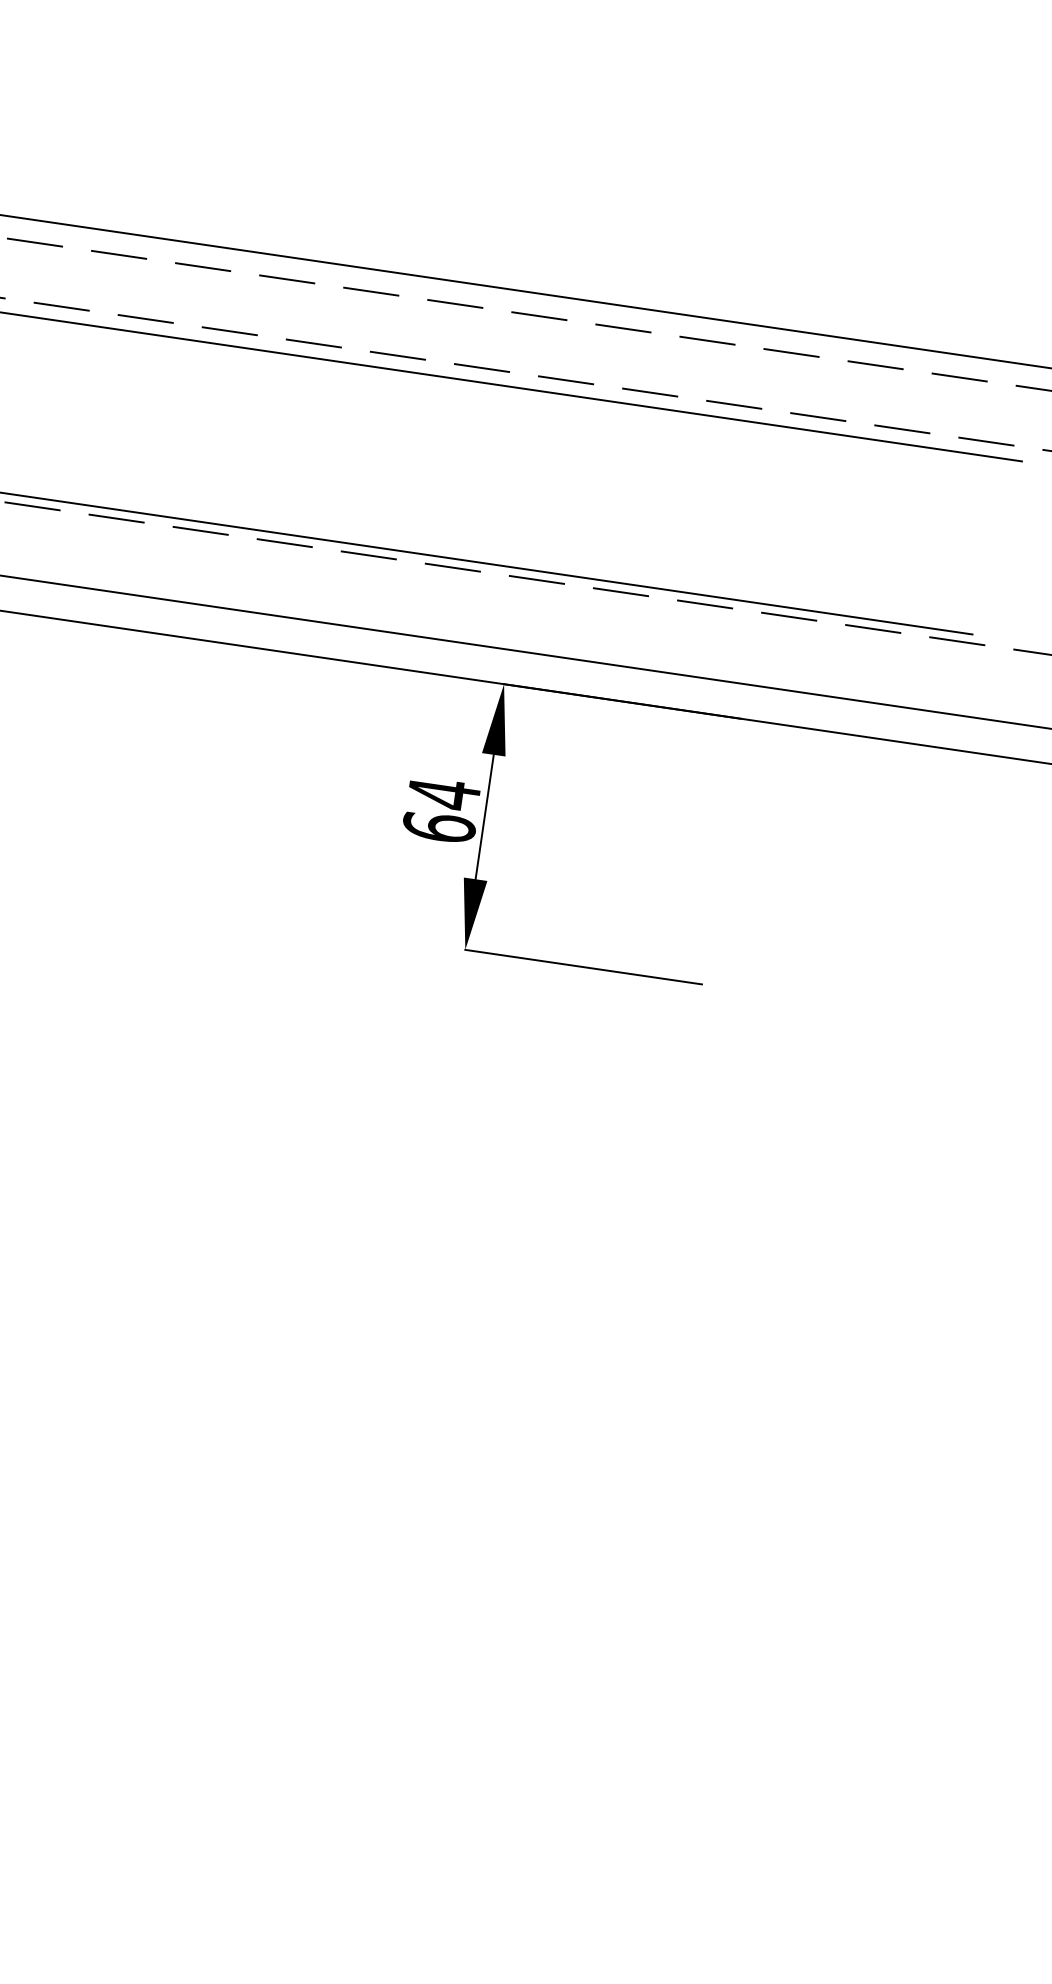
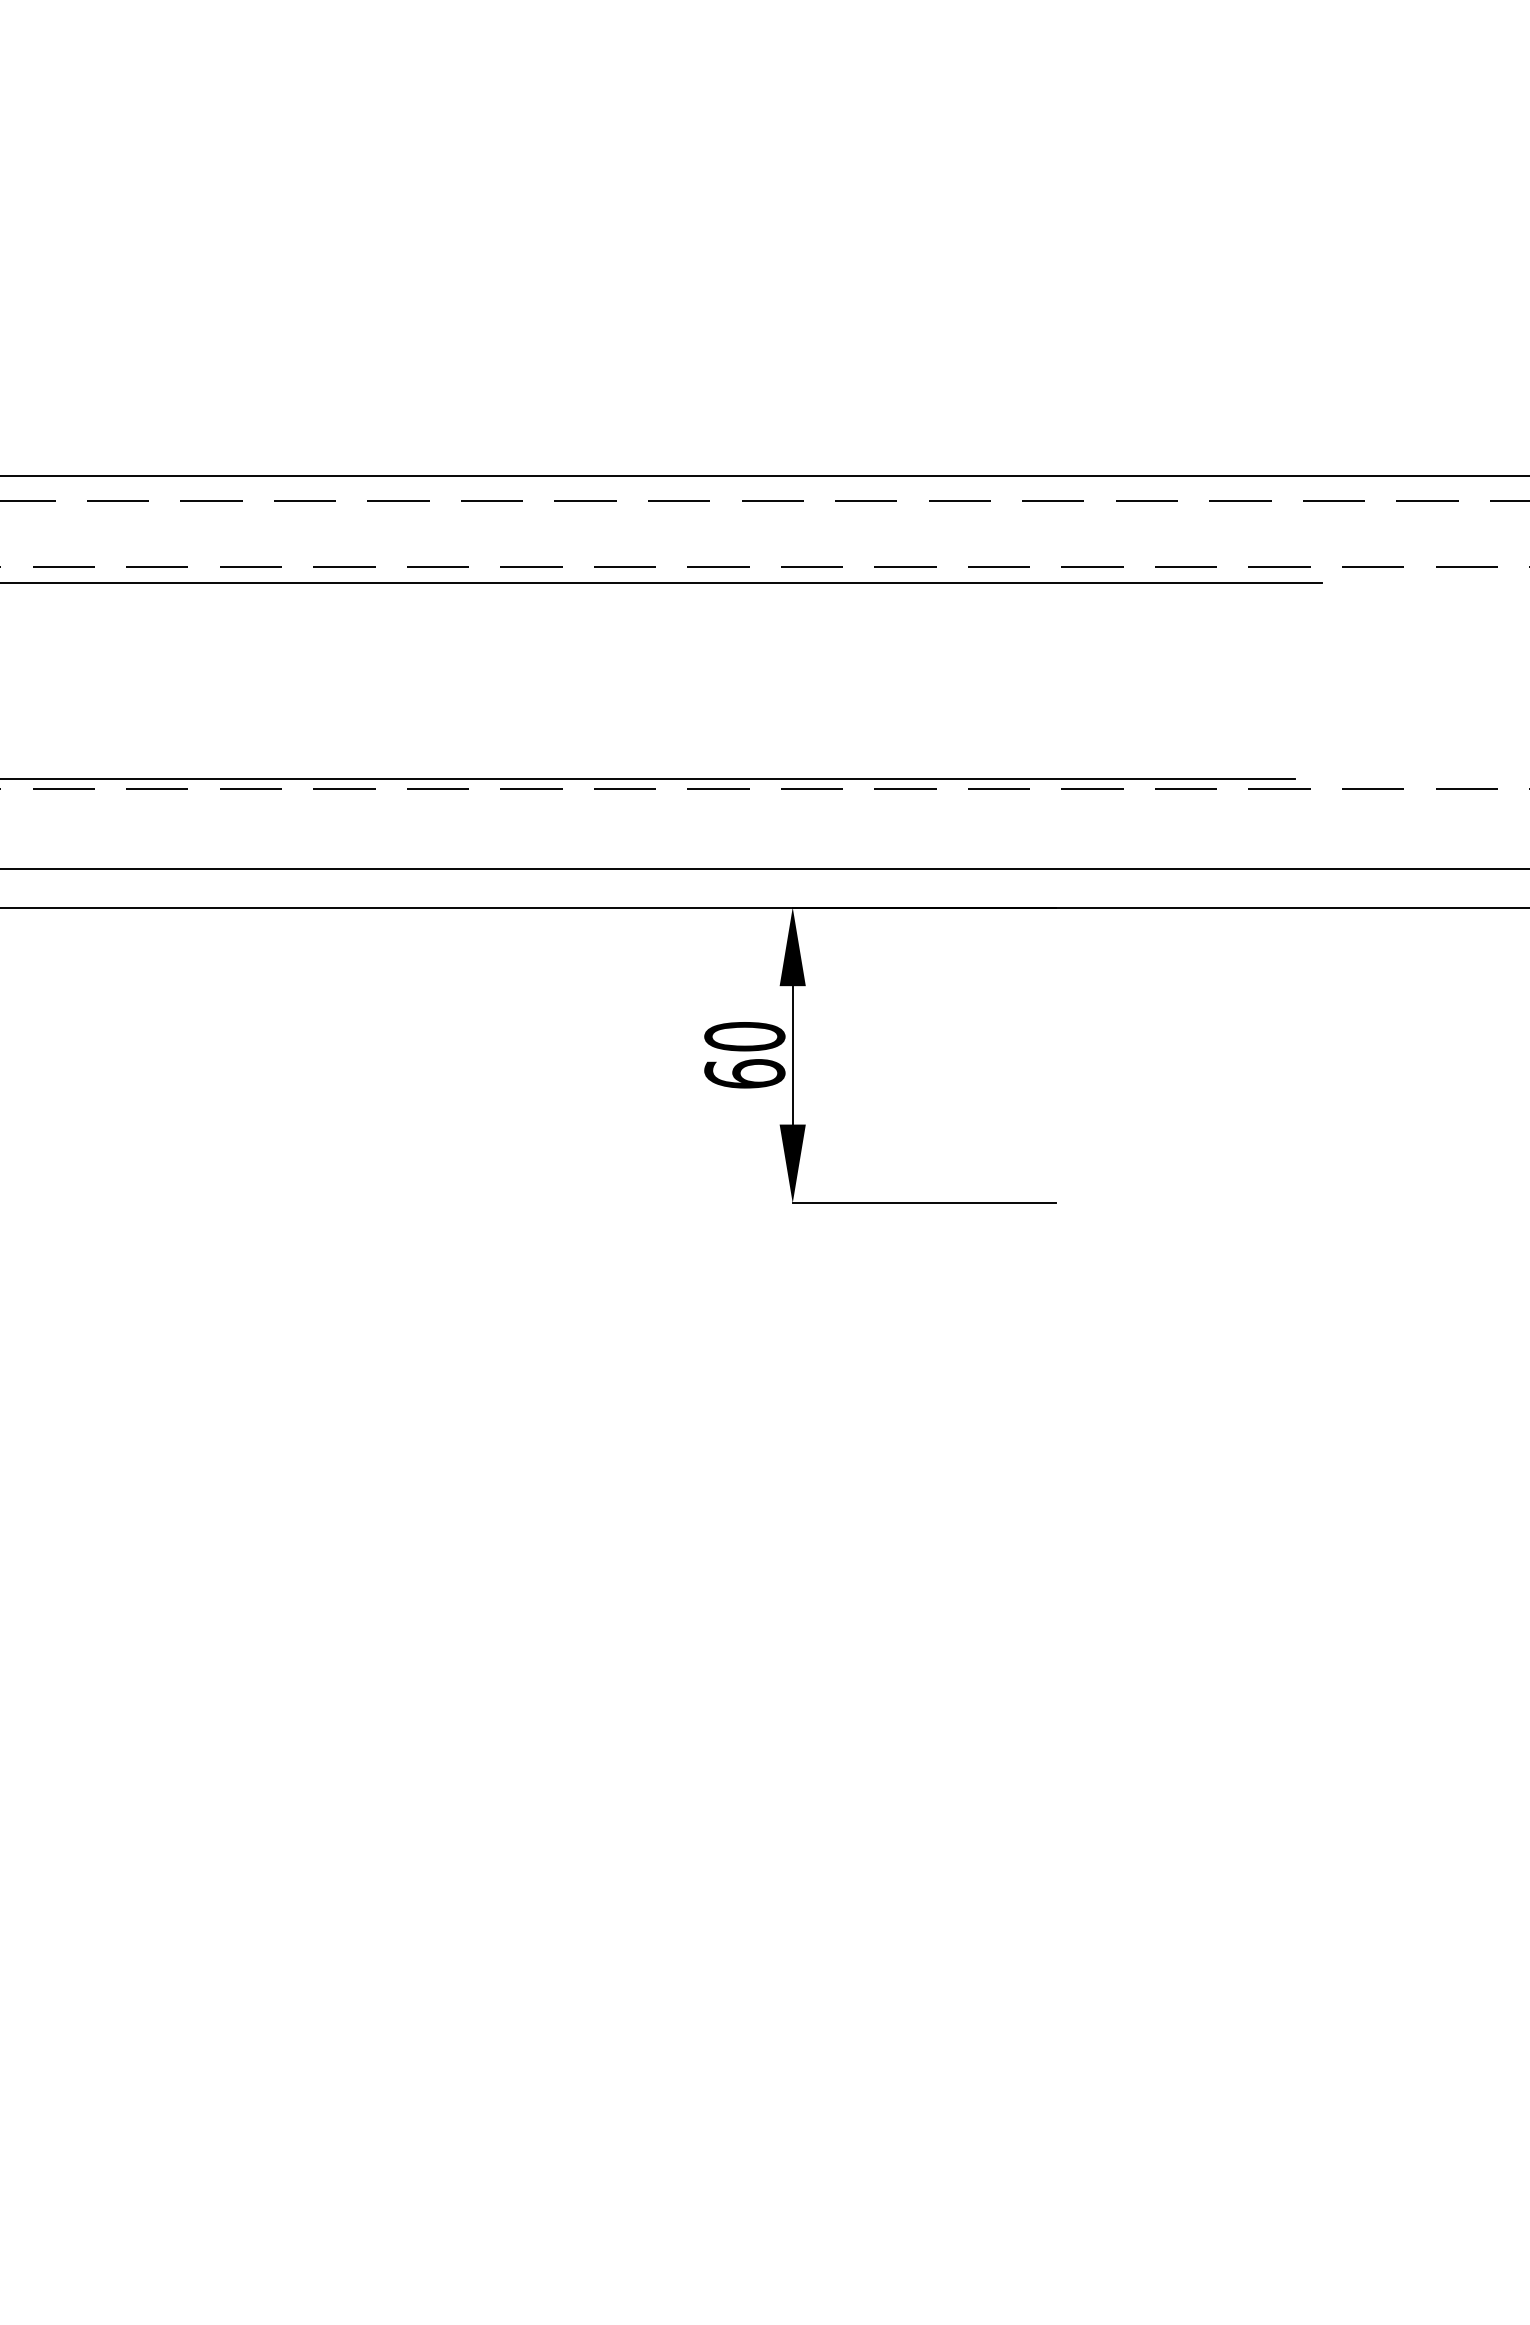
text: (443, 793) -> (744, 1036), 64 -> 60

